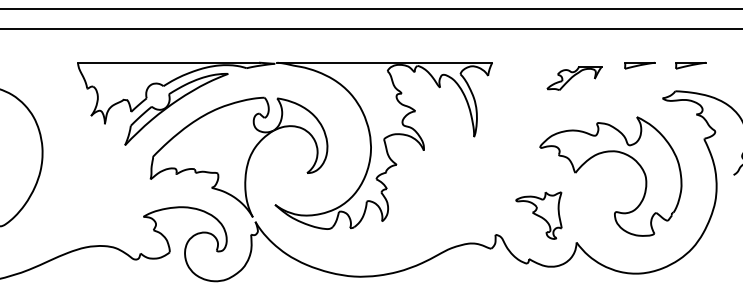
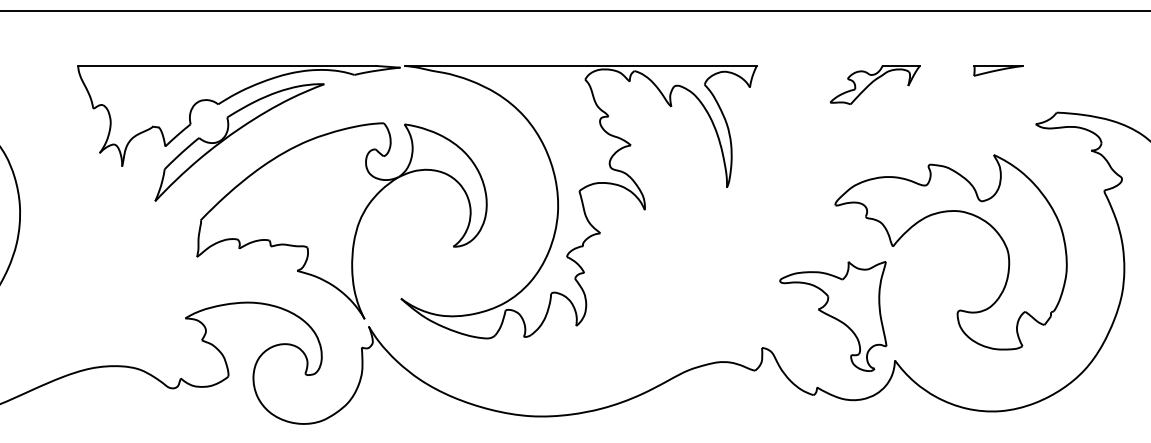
part: (690, 65) -> (1081, 70), removed
part: (574, 78) -> (875, 85), moved
part: (538, 215) -> (832, 316), size x1.43

